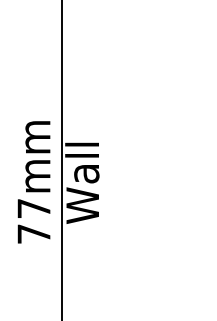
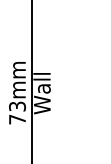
text: (34, 208) -> (17, 106), 77mm -> 73mm

